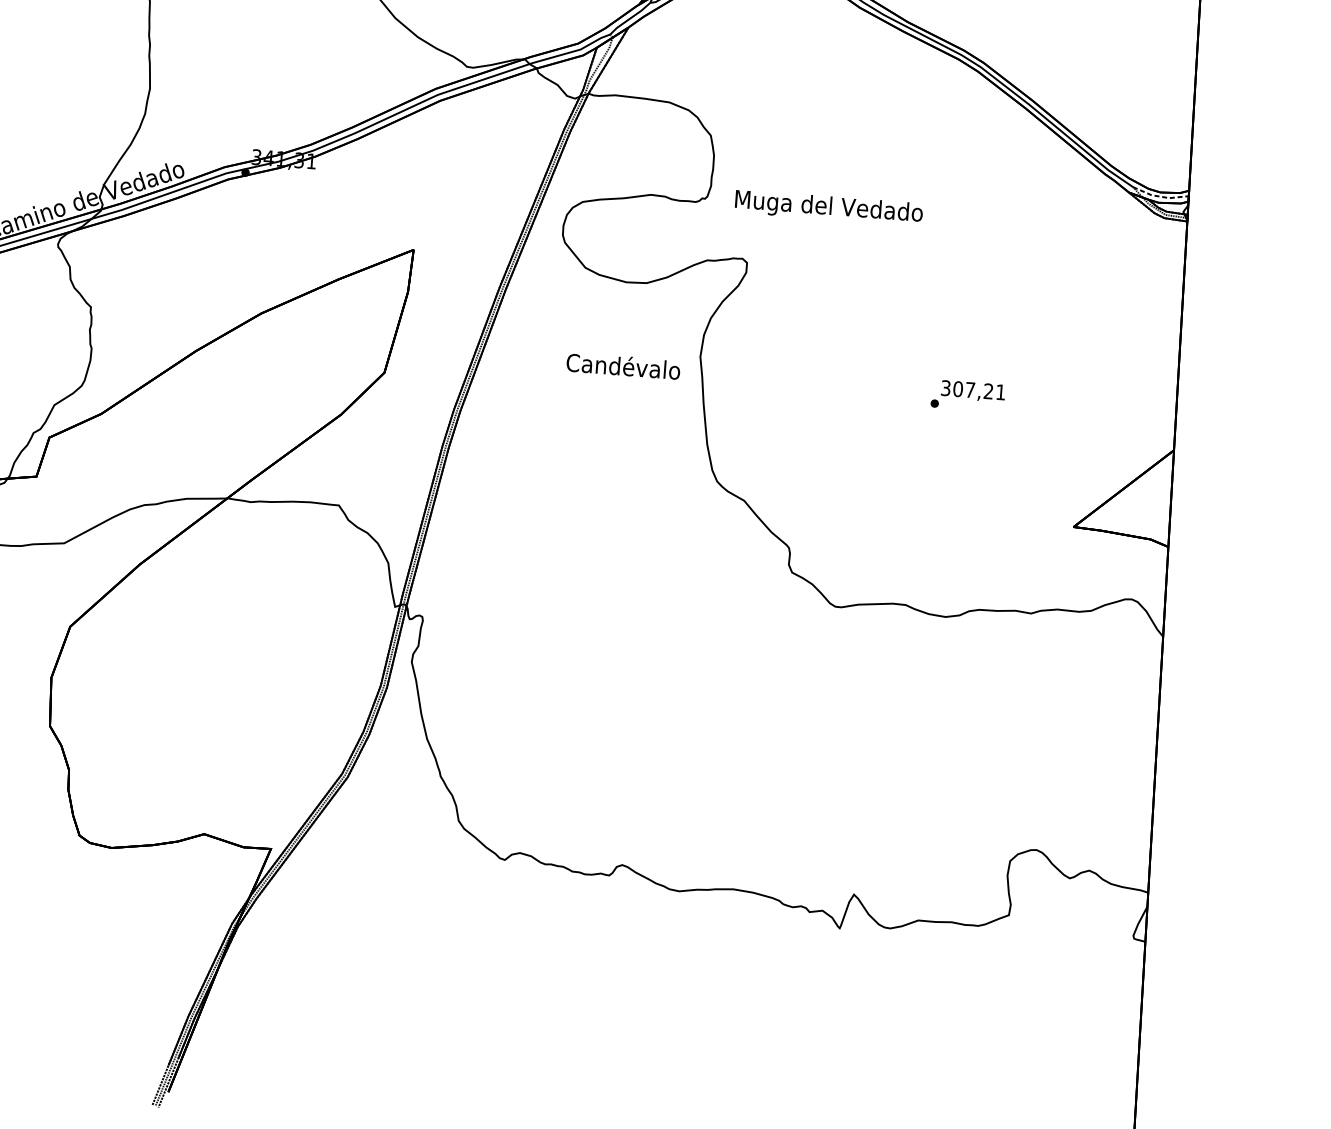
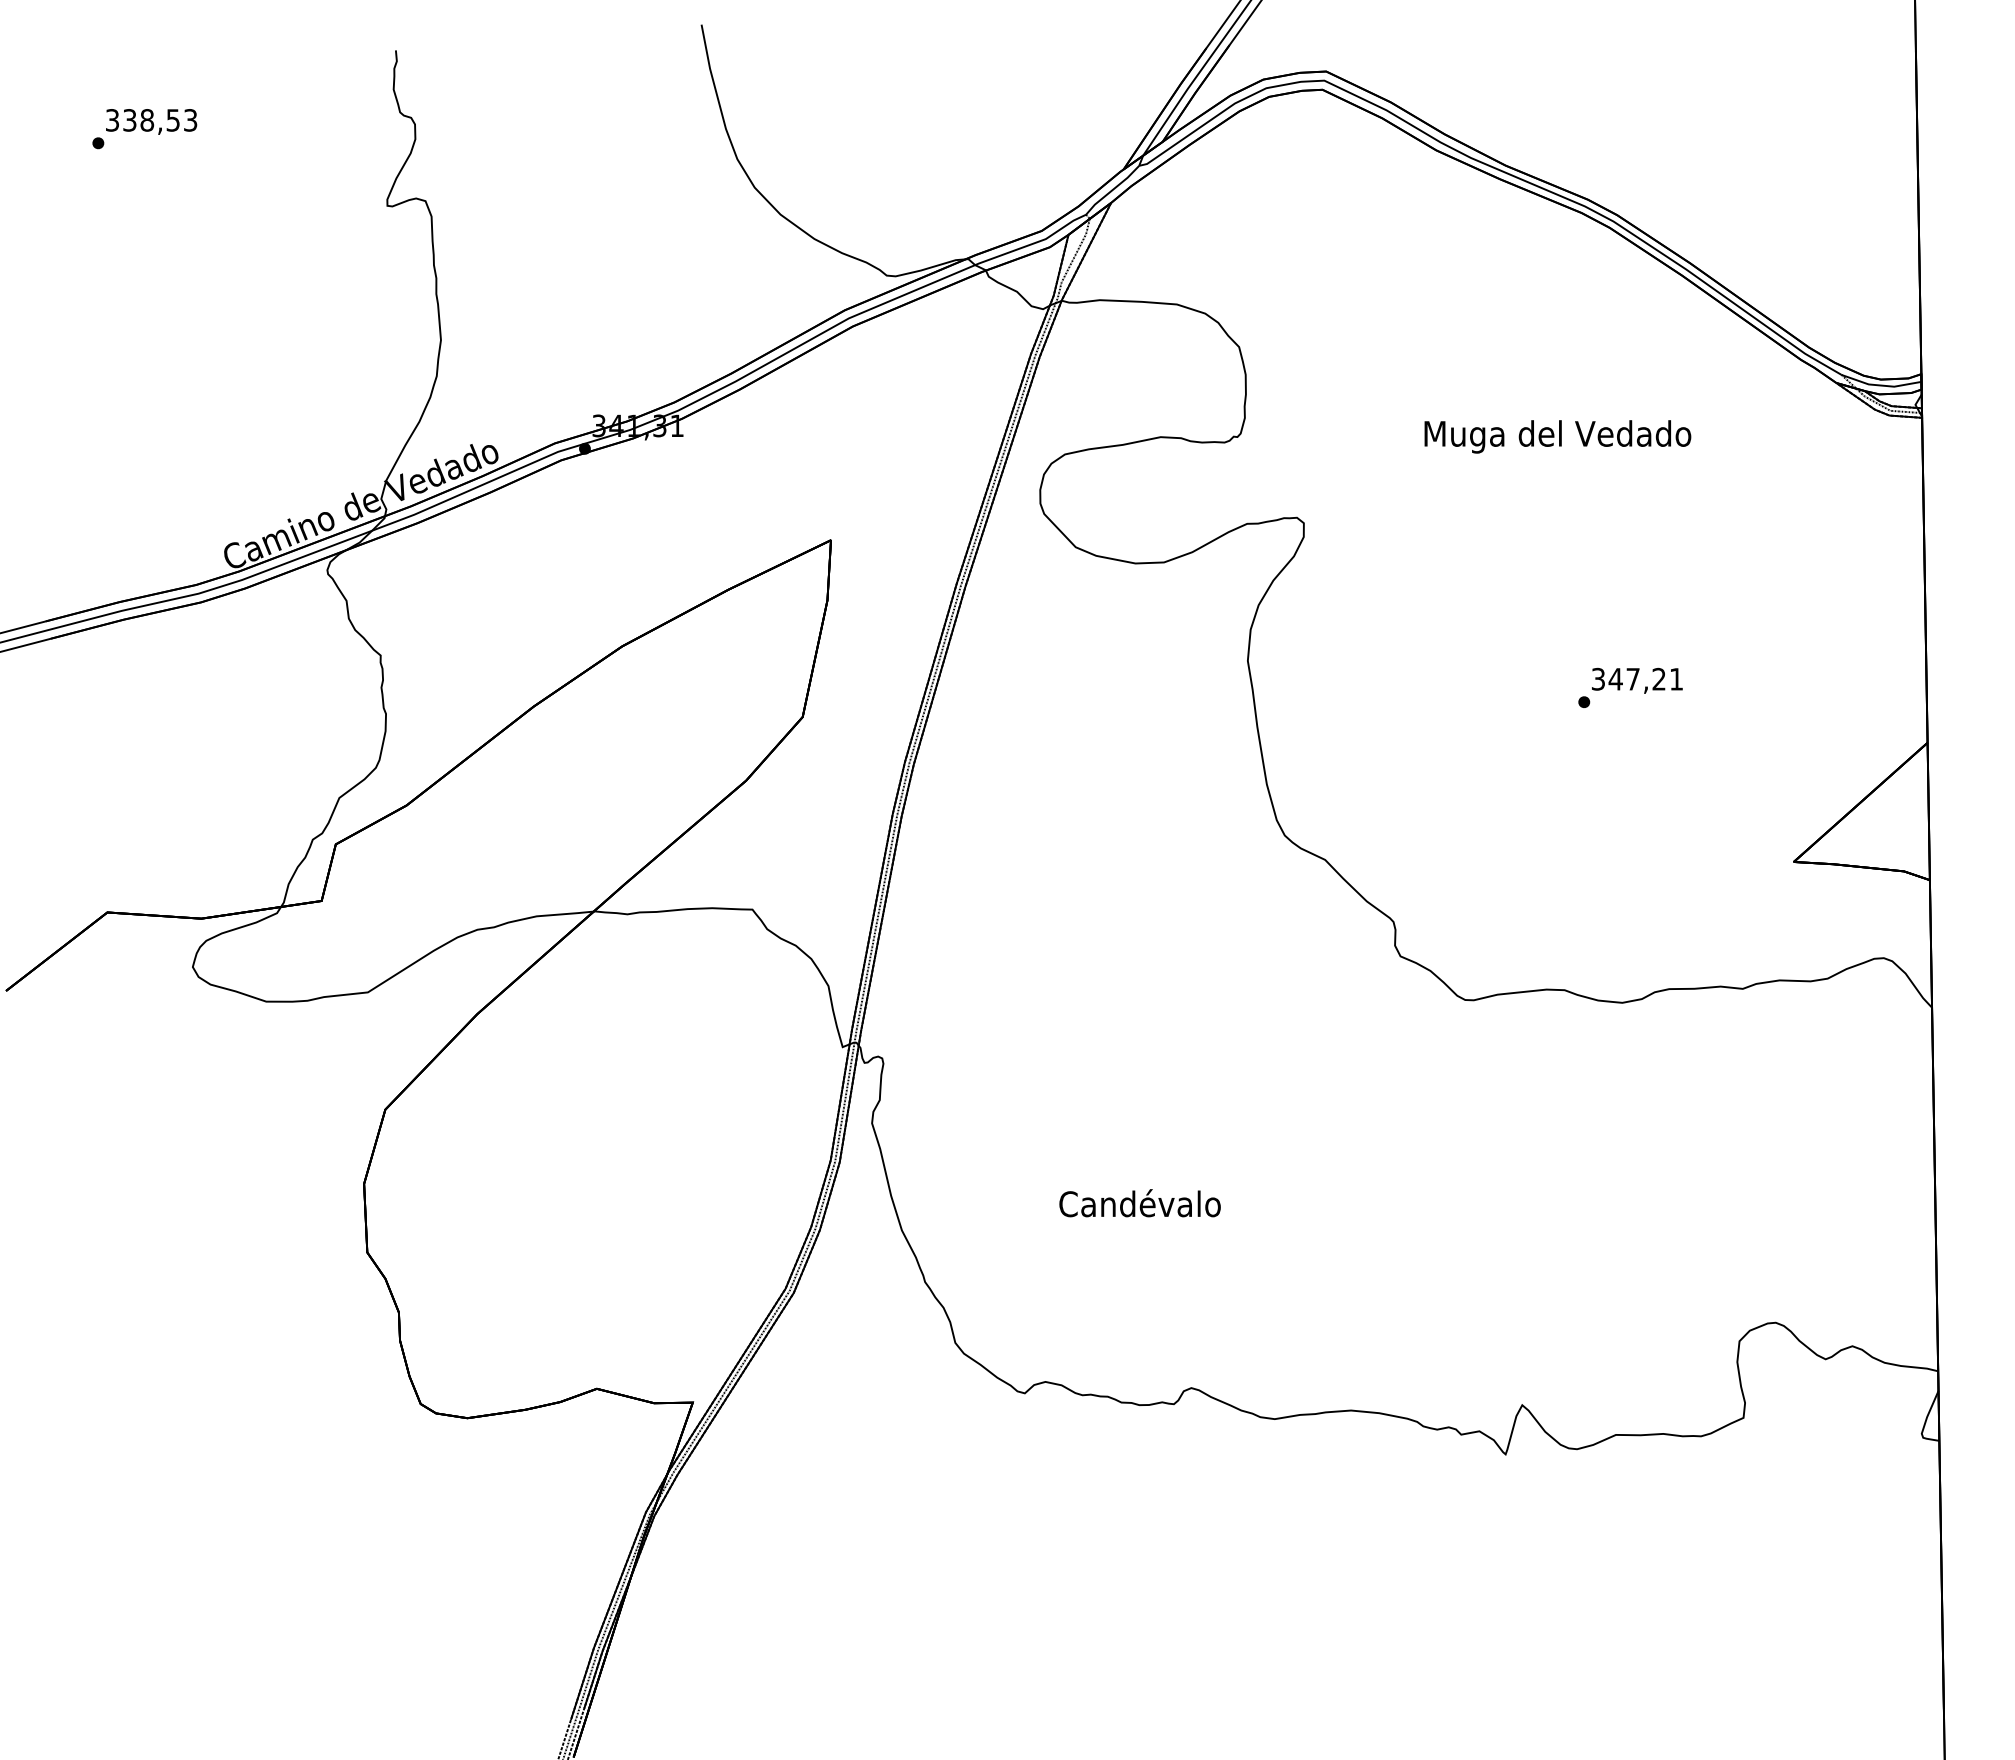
line: (1160, 196) -> (1881, 385), dashed -> solid
text: (828, 207) -> (1557, 436), moved
text: (623, 366) -> (1139, 1203), moved
text: (957, 388) -> (1615, 678), 307,21 -> 347,21

